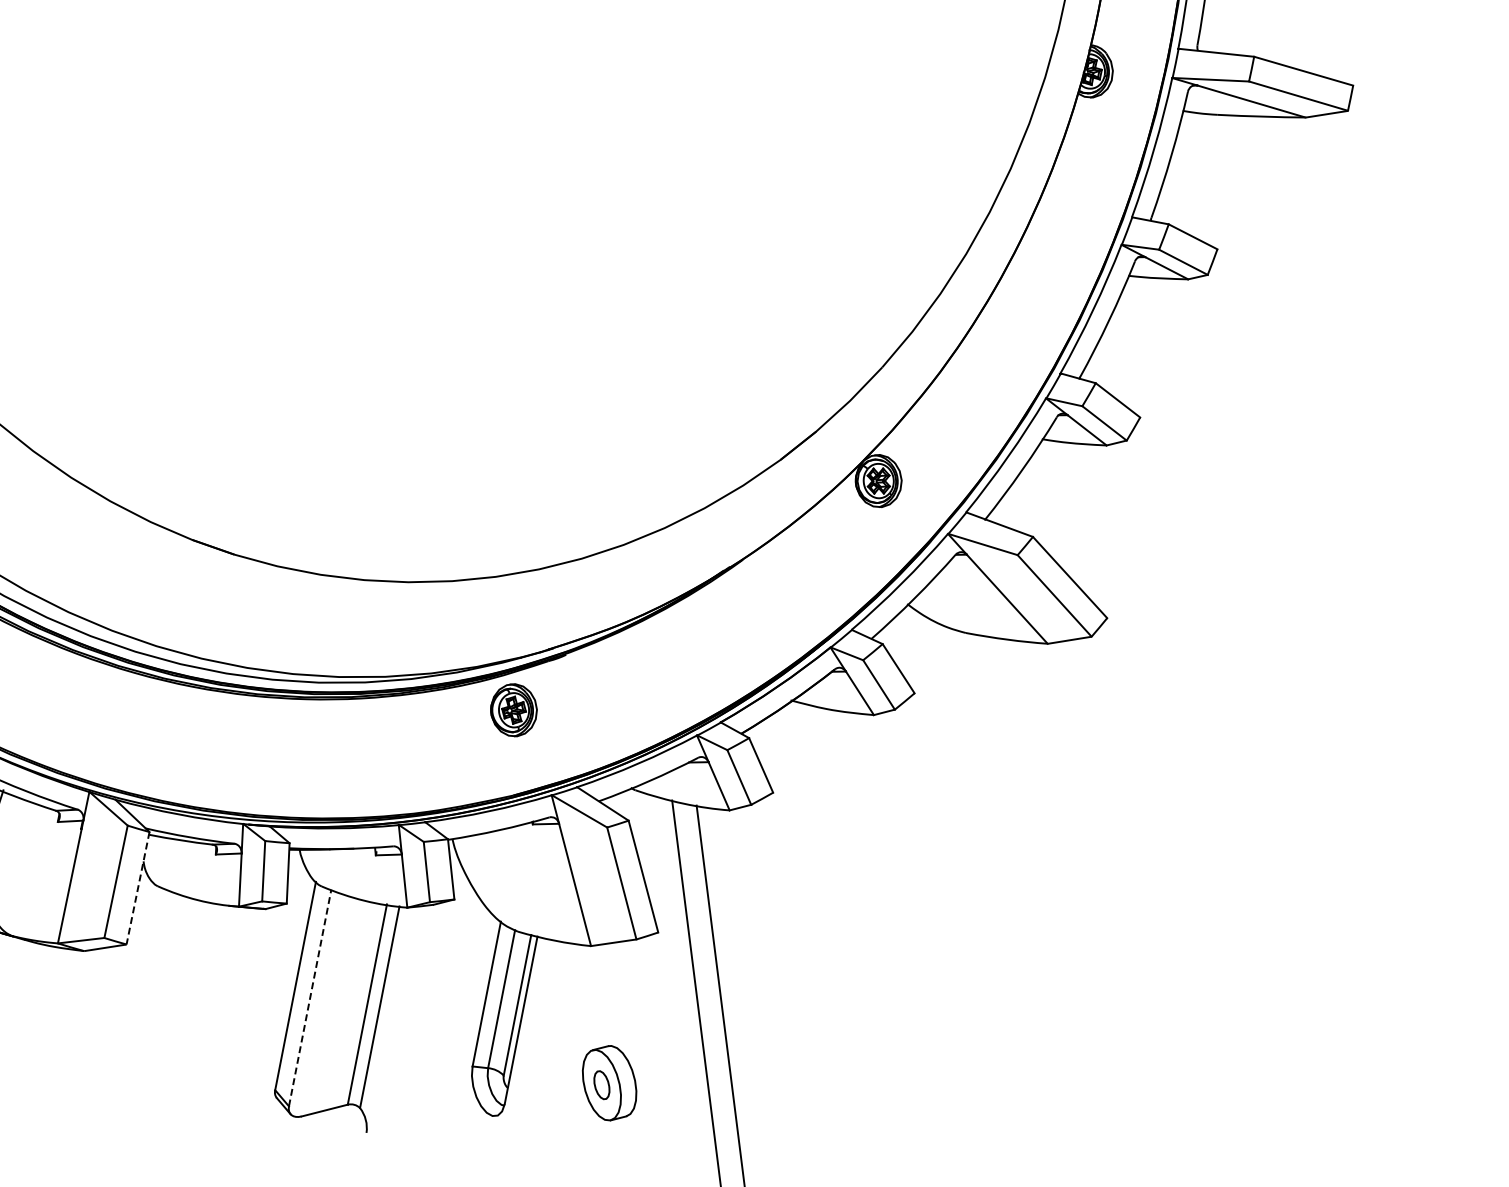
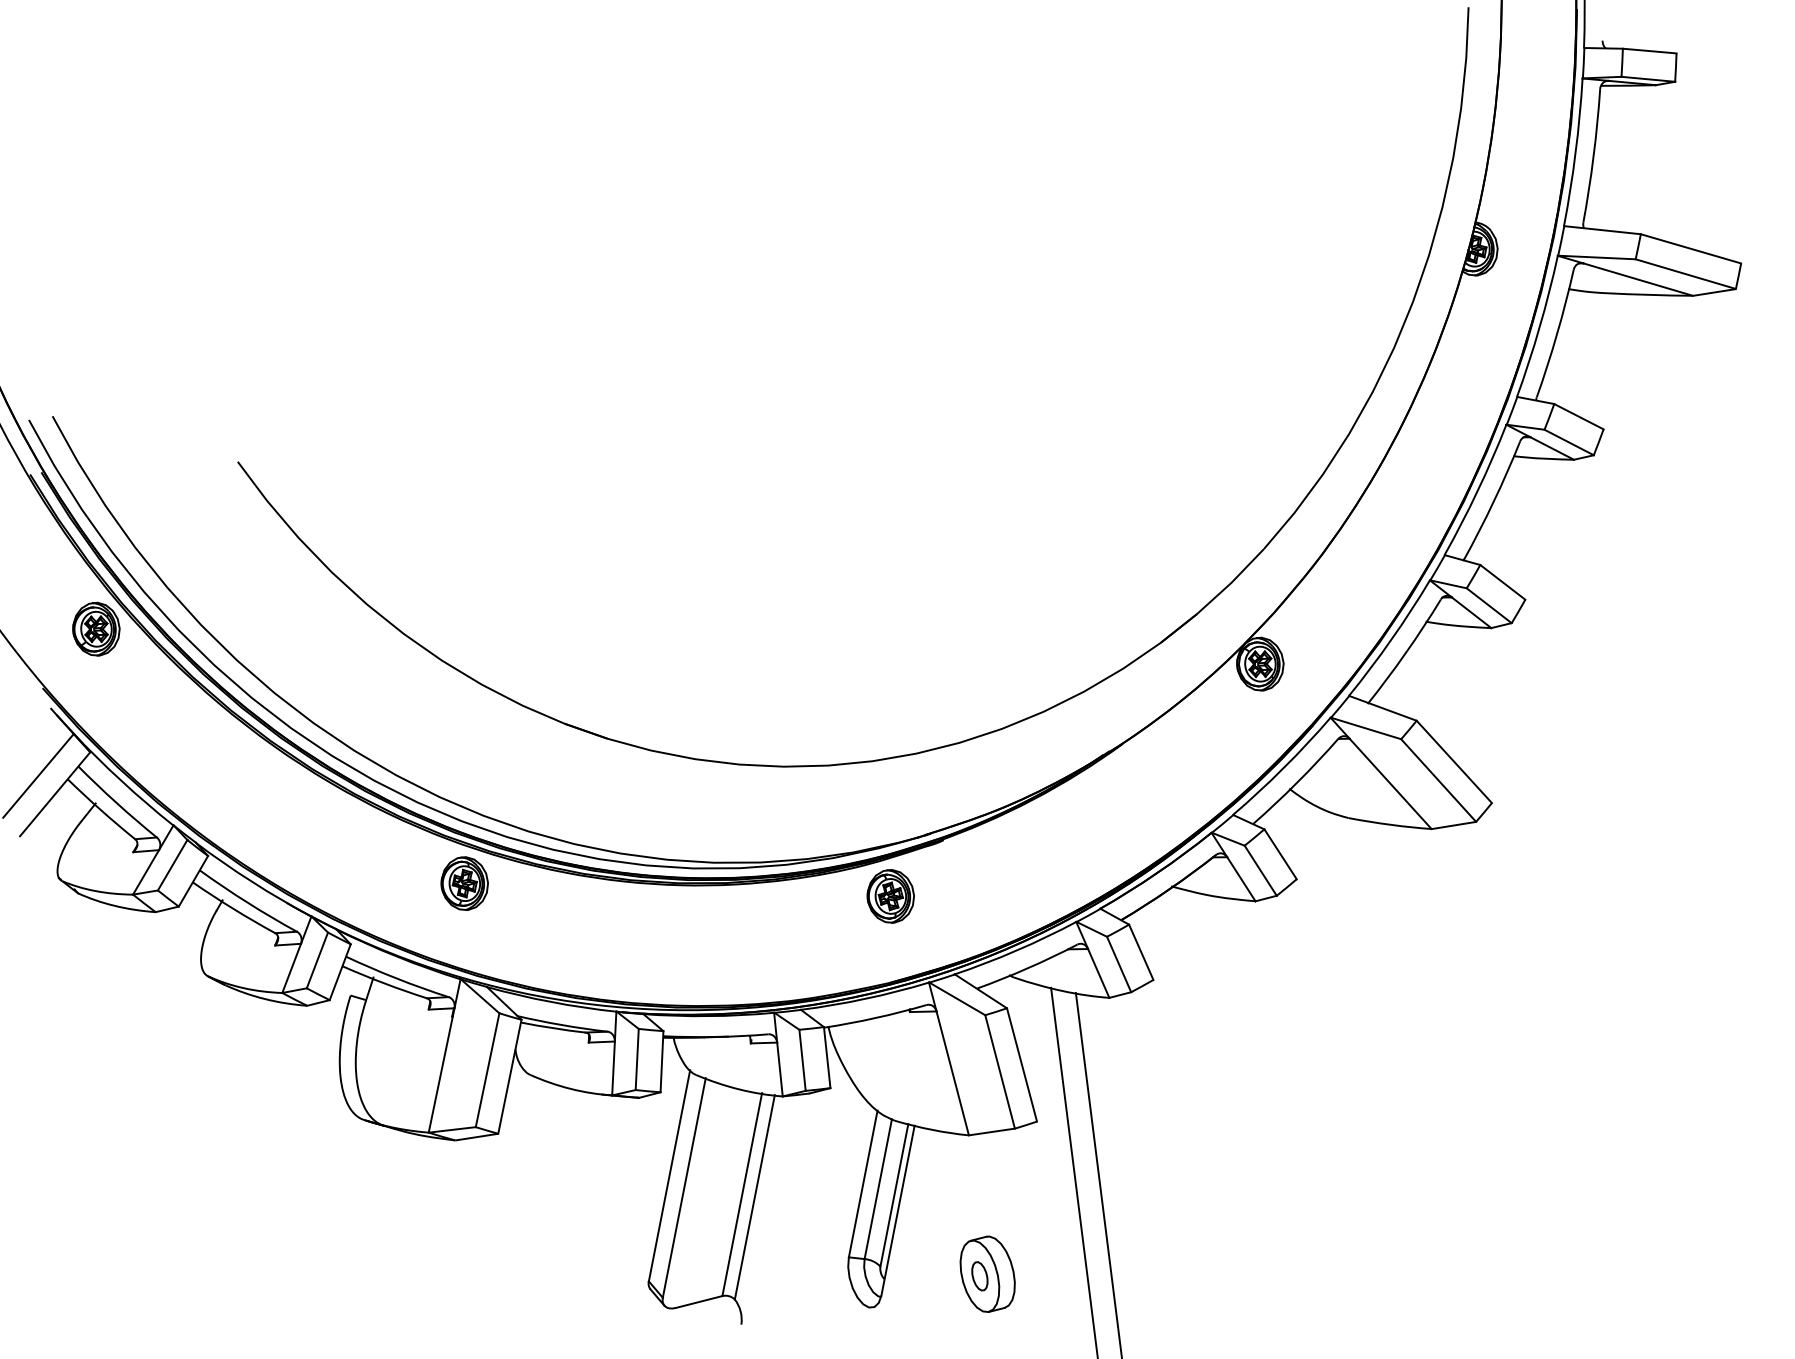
part: (93, 697) -> (464, 883), added
line: (137, 888) -> (509, 1077), dashed -> solid
line: (310, 997) -> (684, 1187), dashed -> solid

